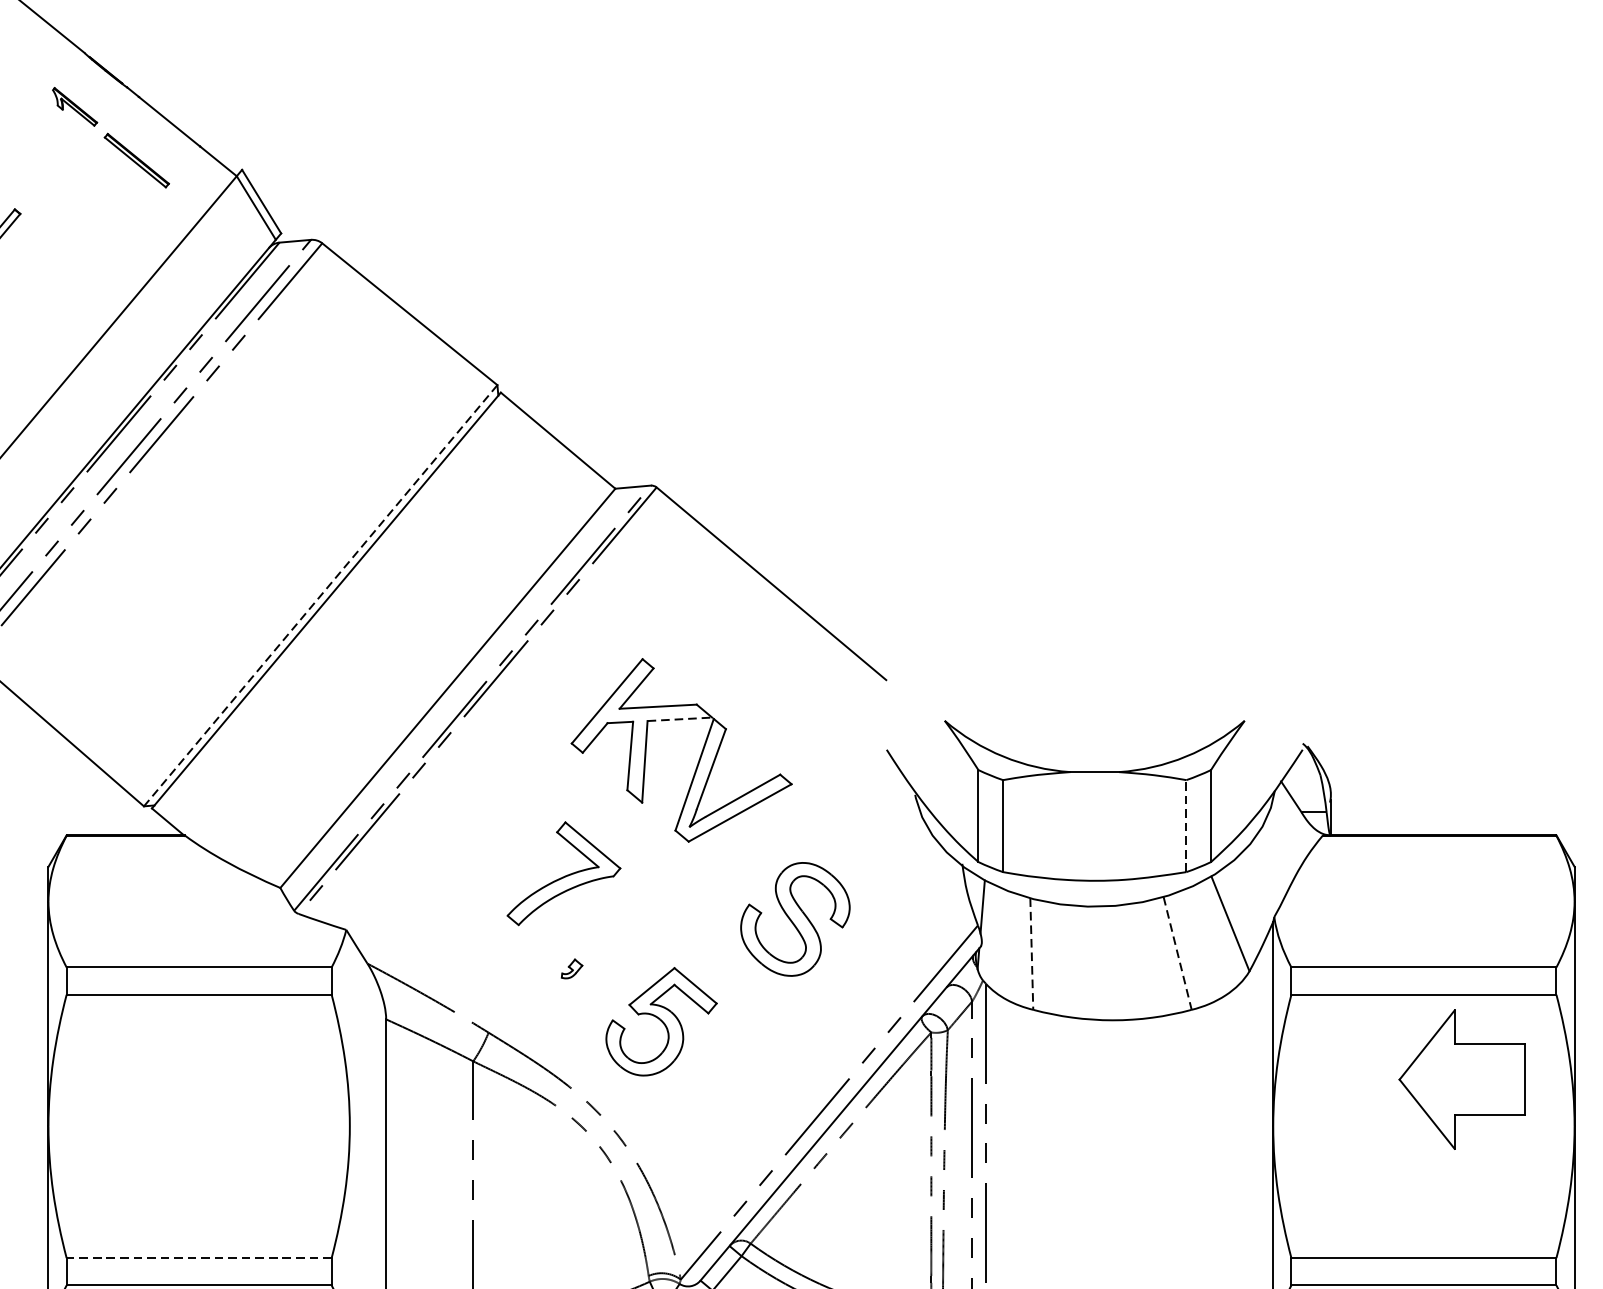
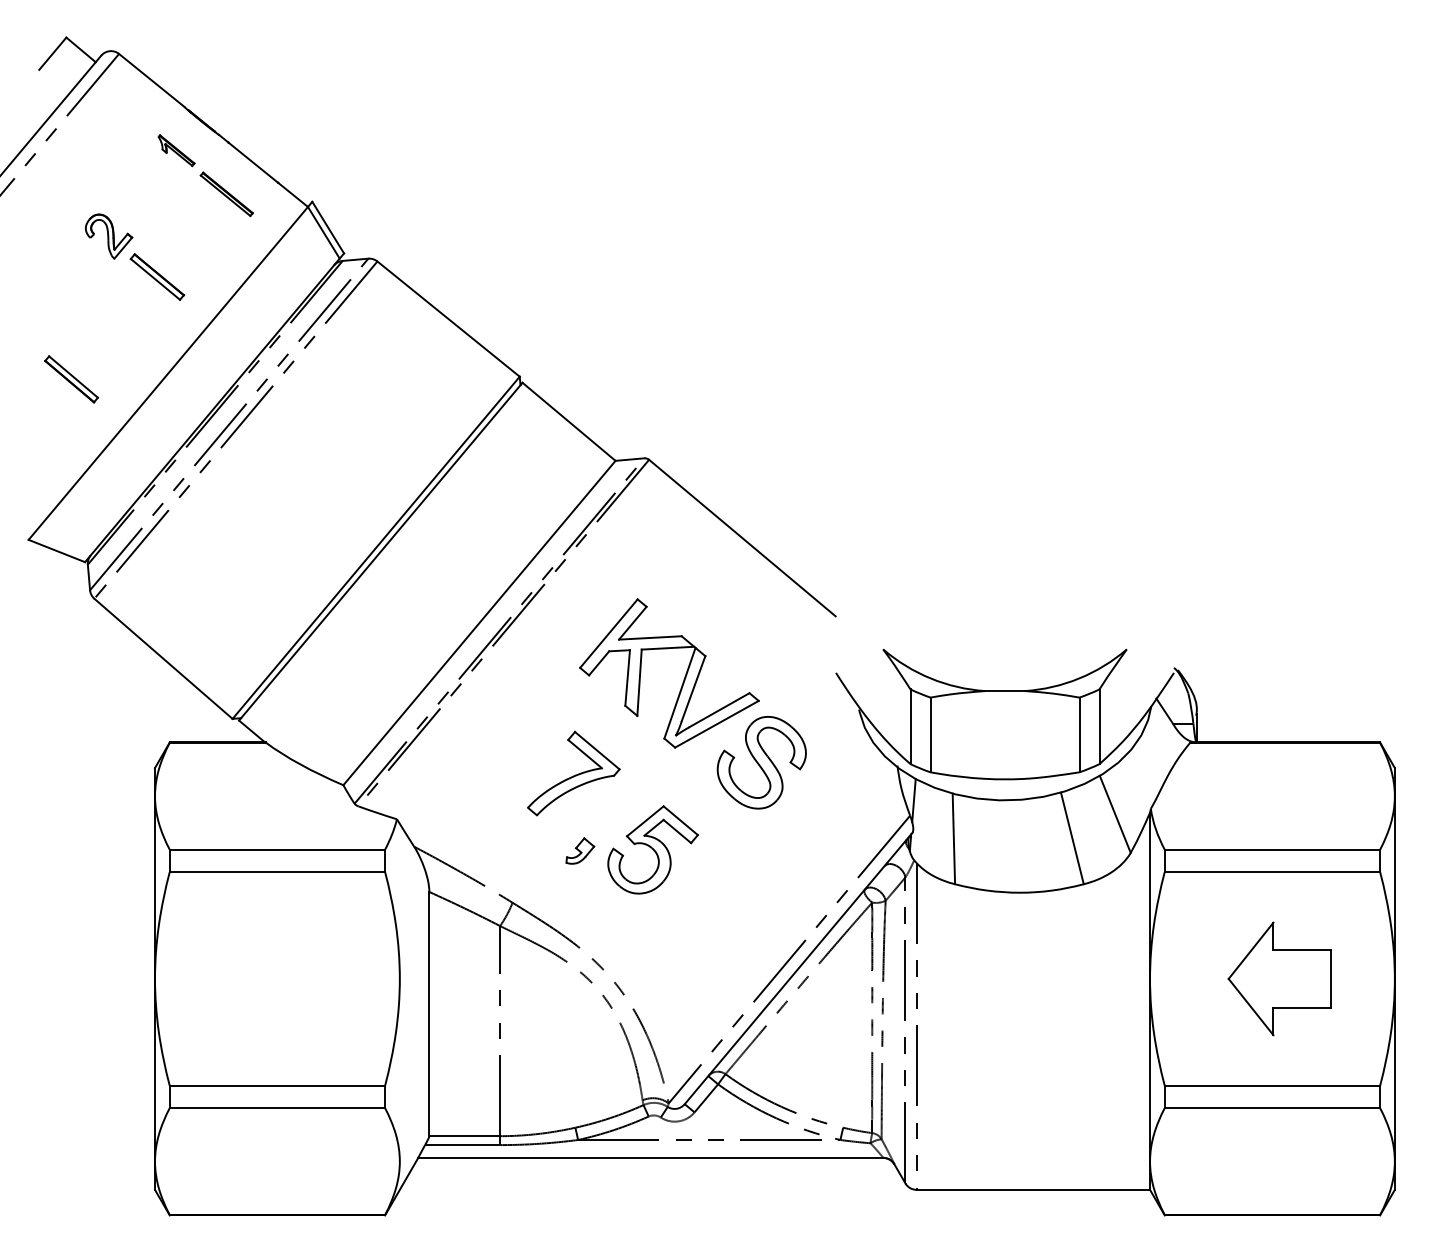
part: (51, 261) -> (157, 276), added
line: (319, 596) -> (375, 548), dashed -> solid
line: (680, 719) -> (668, 648), dashed -> solid
line: (1186, 825) -> (1079, 734), dashed -> solid
part: (795, 919) -> (761, 762), moved
line: (1177, 953) -> (1072, 838), dashed -> solid
line: (1031, 954) -> (953, 839), dashed -> solid
part: (572, 968) -> (580, 850), size x1.67
part: (660, 1021) -> (652, 849), moved
part: (1462, 1079) -> (1279, 978), moved
line: (199, 1257) -> (277, 1085), dashed -> solid

